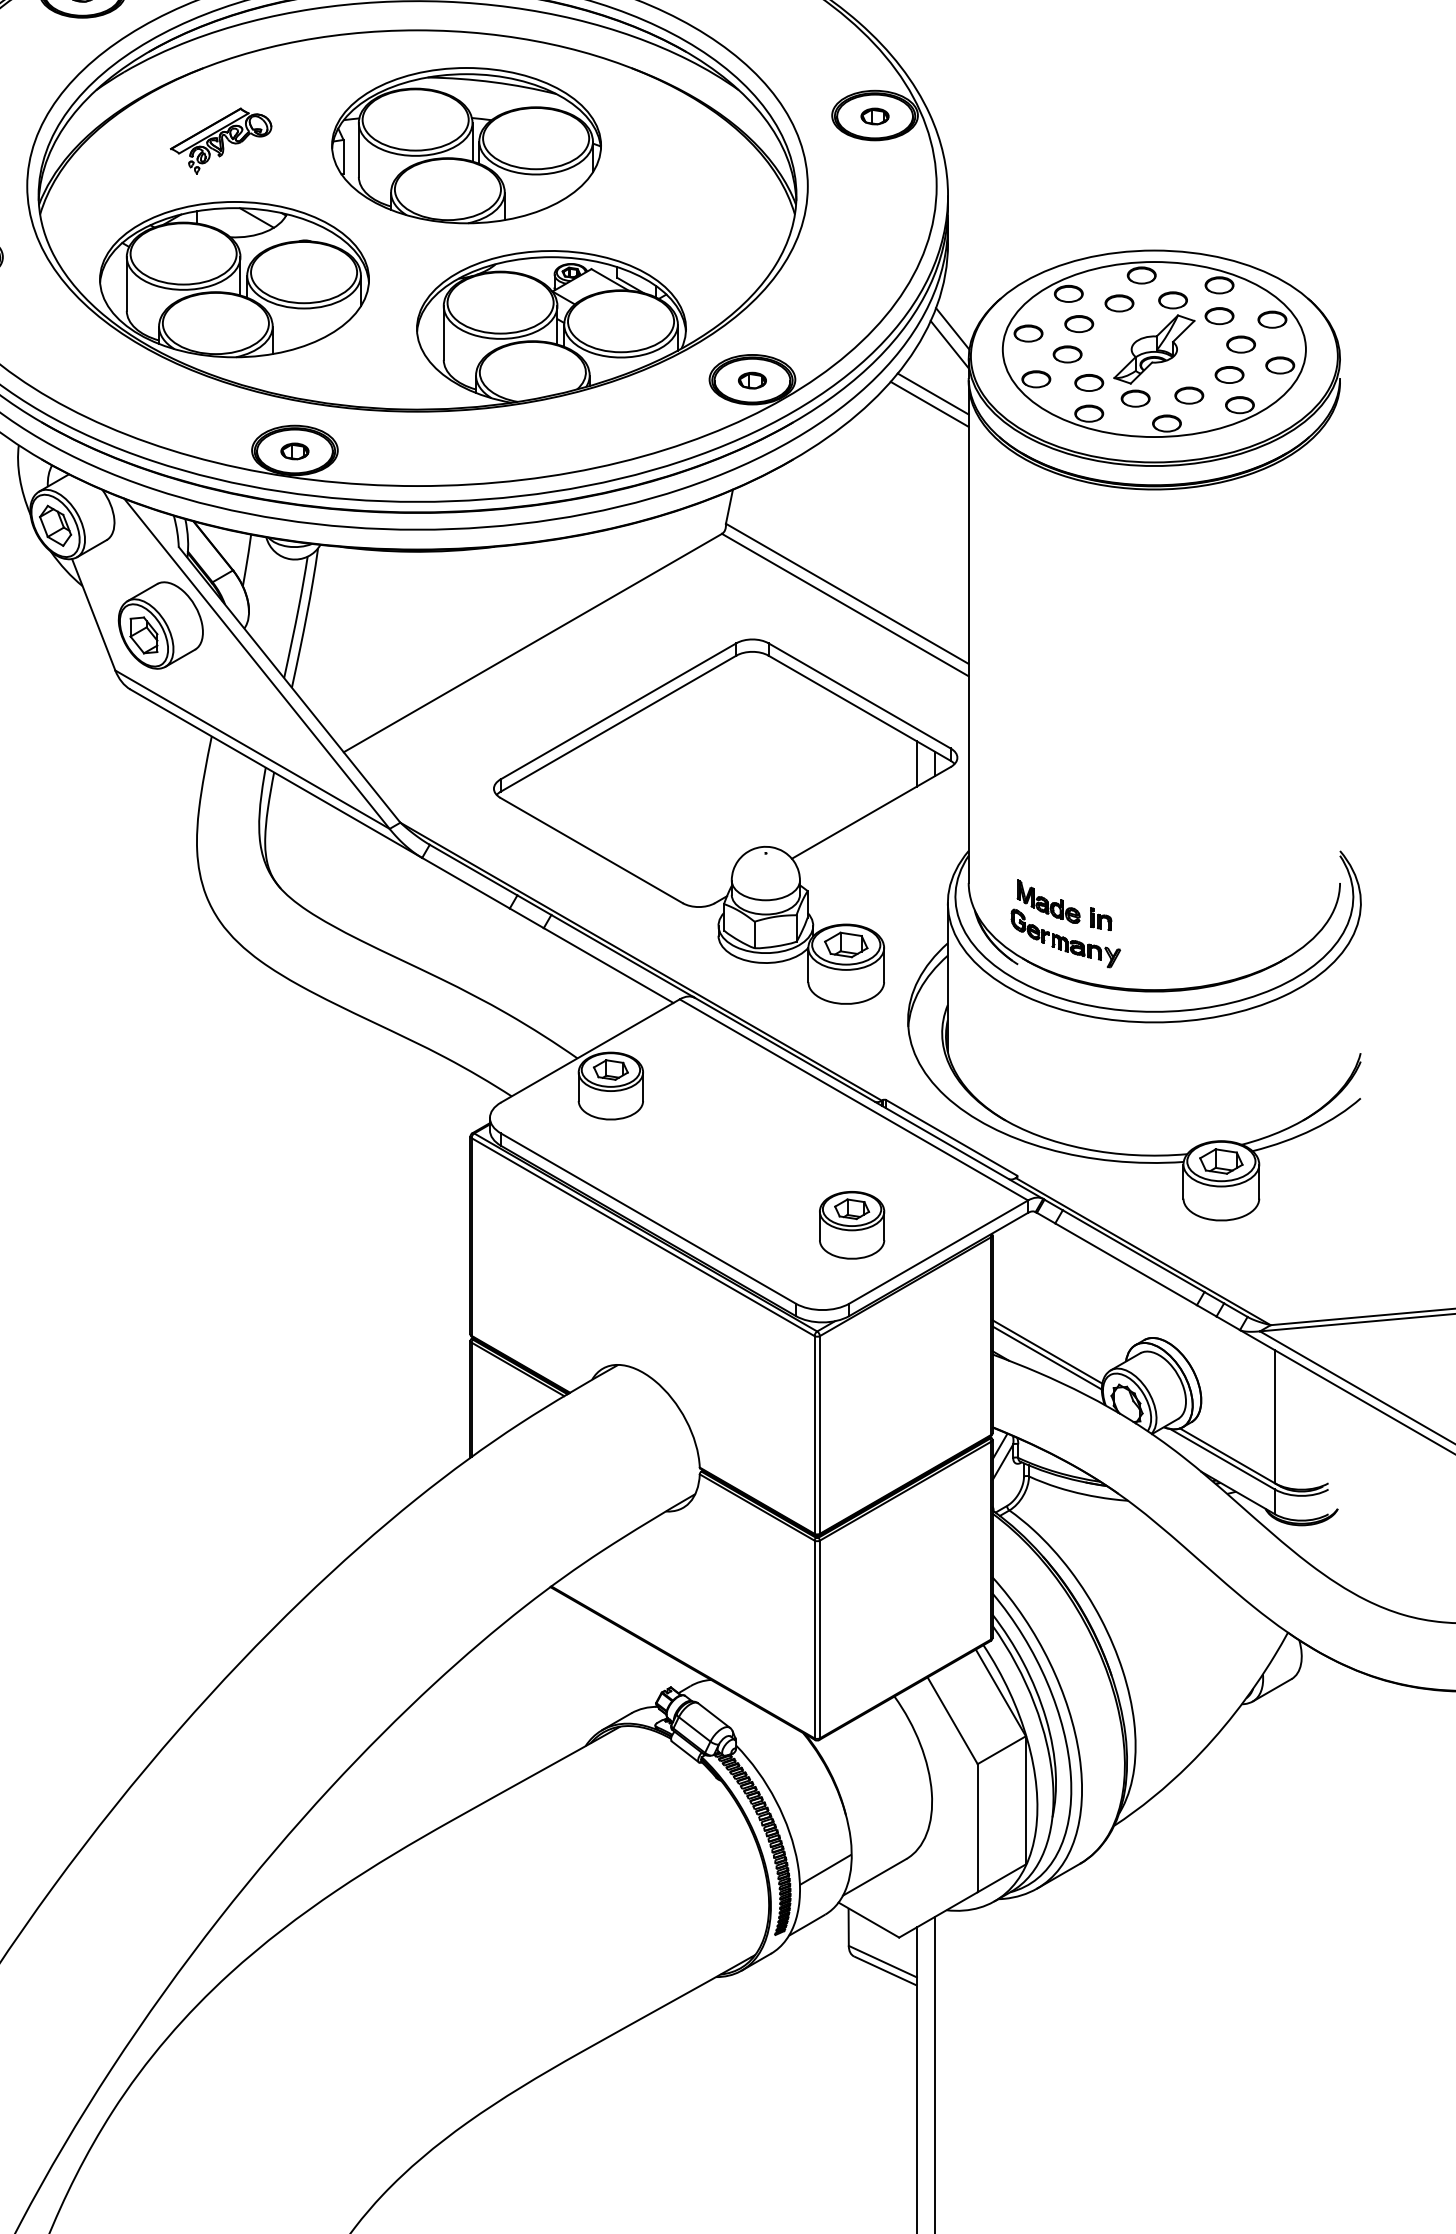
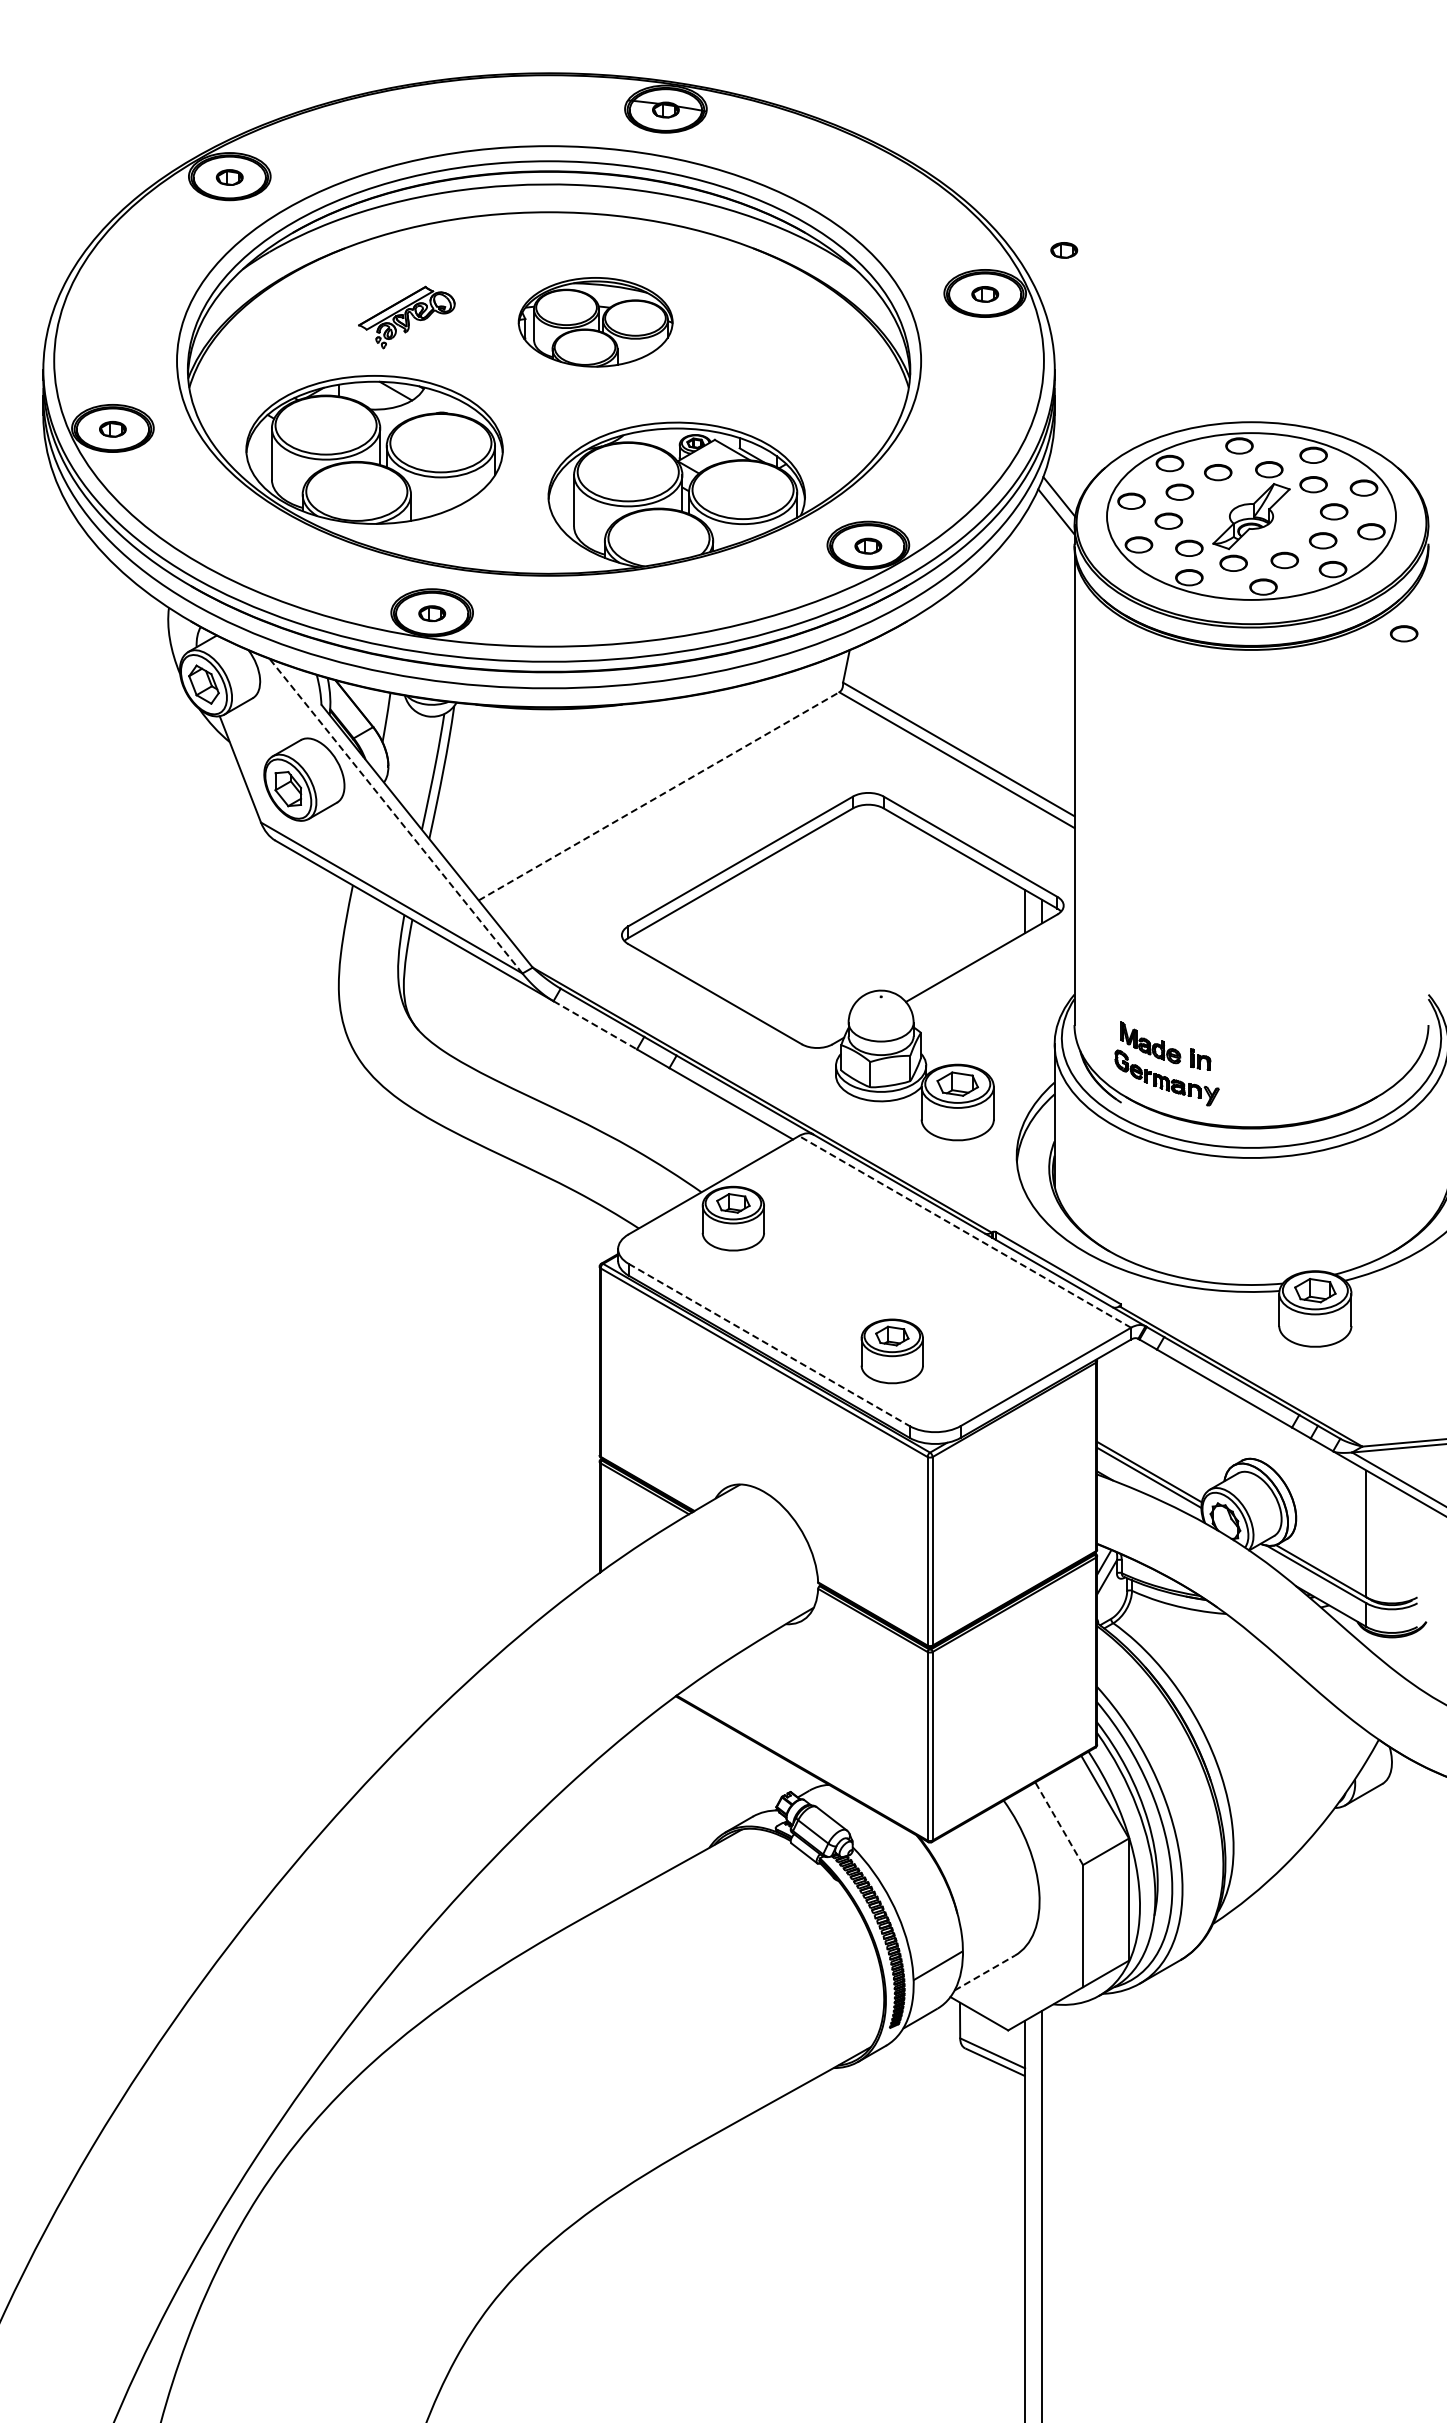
part: (958, 70) -> (1064, 250), added
part: (220, 140) -> (406, 317), moved
part: (466, 145) -> (595, 322), size x0.6
line: (933, 393) -> (1040, 558), removed
line: (929, 404) -> (1037, 568), removed
part: (1314, 472) -> (1404, 633), added
line: (533, 643) -> (659, 796), solid -> dashed
line: (257, 664) -> (396, 816), solid -> dashed
line: (466, 883) -> (595, 1025), solid -> dashed
line: (854, 1099) -> (965, 1231), solid -> dashed
line: (648, 1219) -> (769, 1345), solid -> dashed
part: (851, 1225) -> (891, 1351), moved
line: (952, 1720) -> (1059, 1823), solid -> dashed
line: (874, 1877) -> (984, 1973), solid -> dashed

